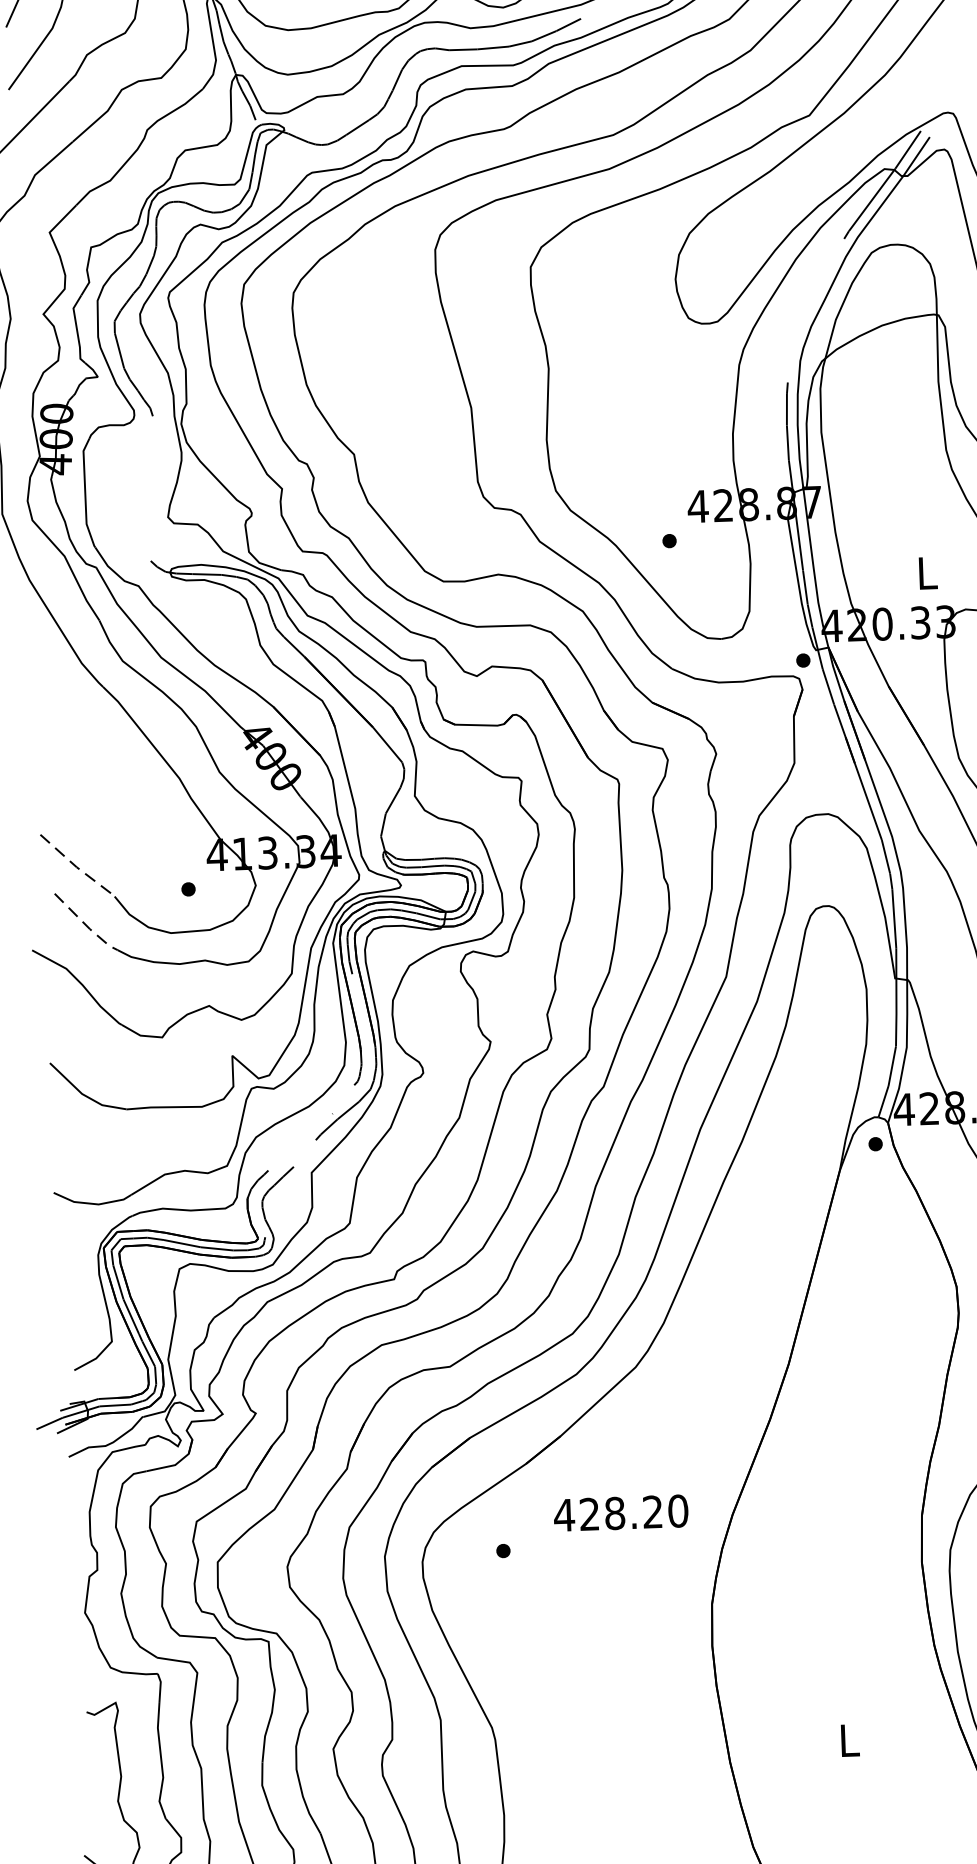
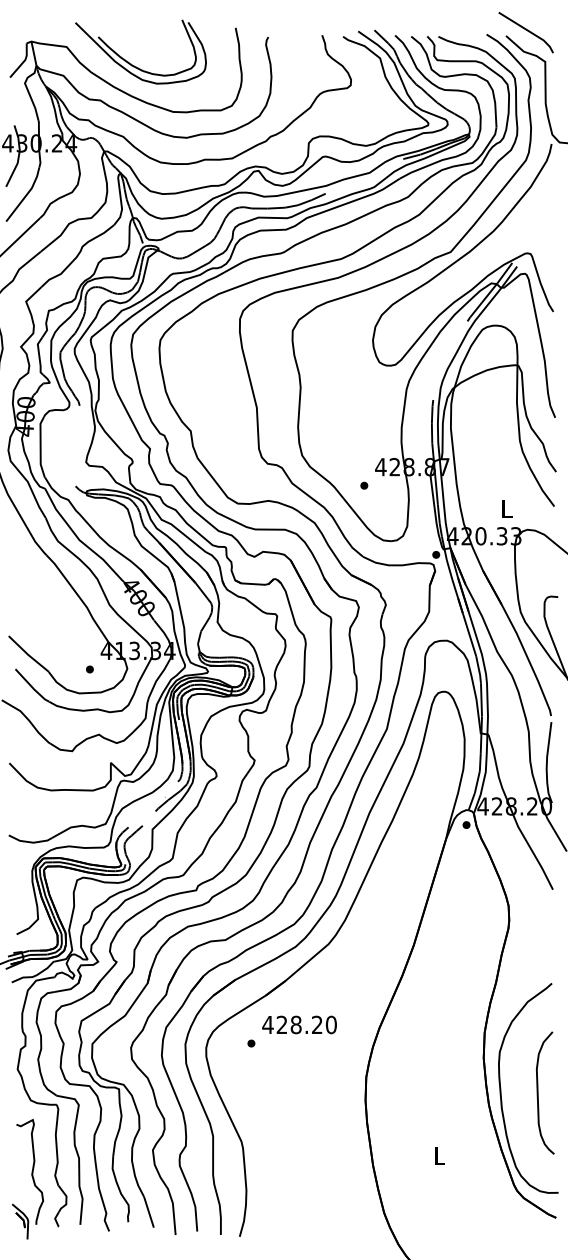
line: (77, 866) -> (28, 654), dashed -> solid
line: (88, 927) -> (33, 688), dashed -> solid
text: (620, 1512) -> (299, 1024), moved

